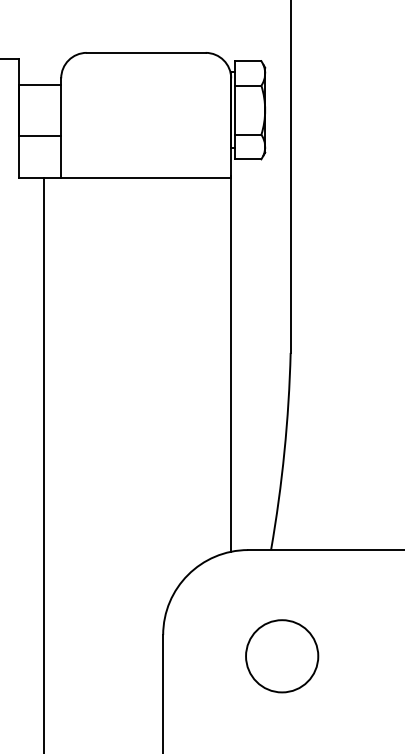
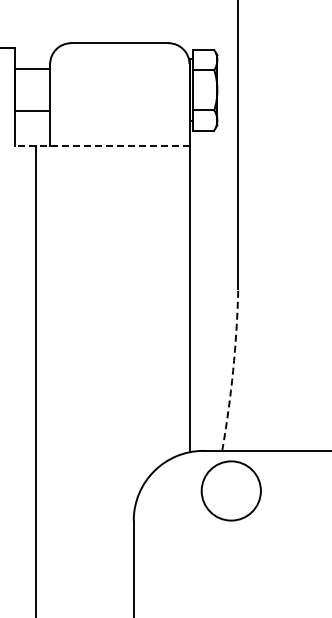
line: (123, 178) -> (101, 146), solid -> dashed
arc: (284, 452) -> (233, 370), solid -> dashed
circle: (281, 655) -> (230, 490), moved

